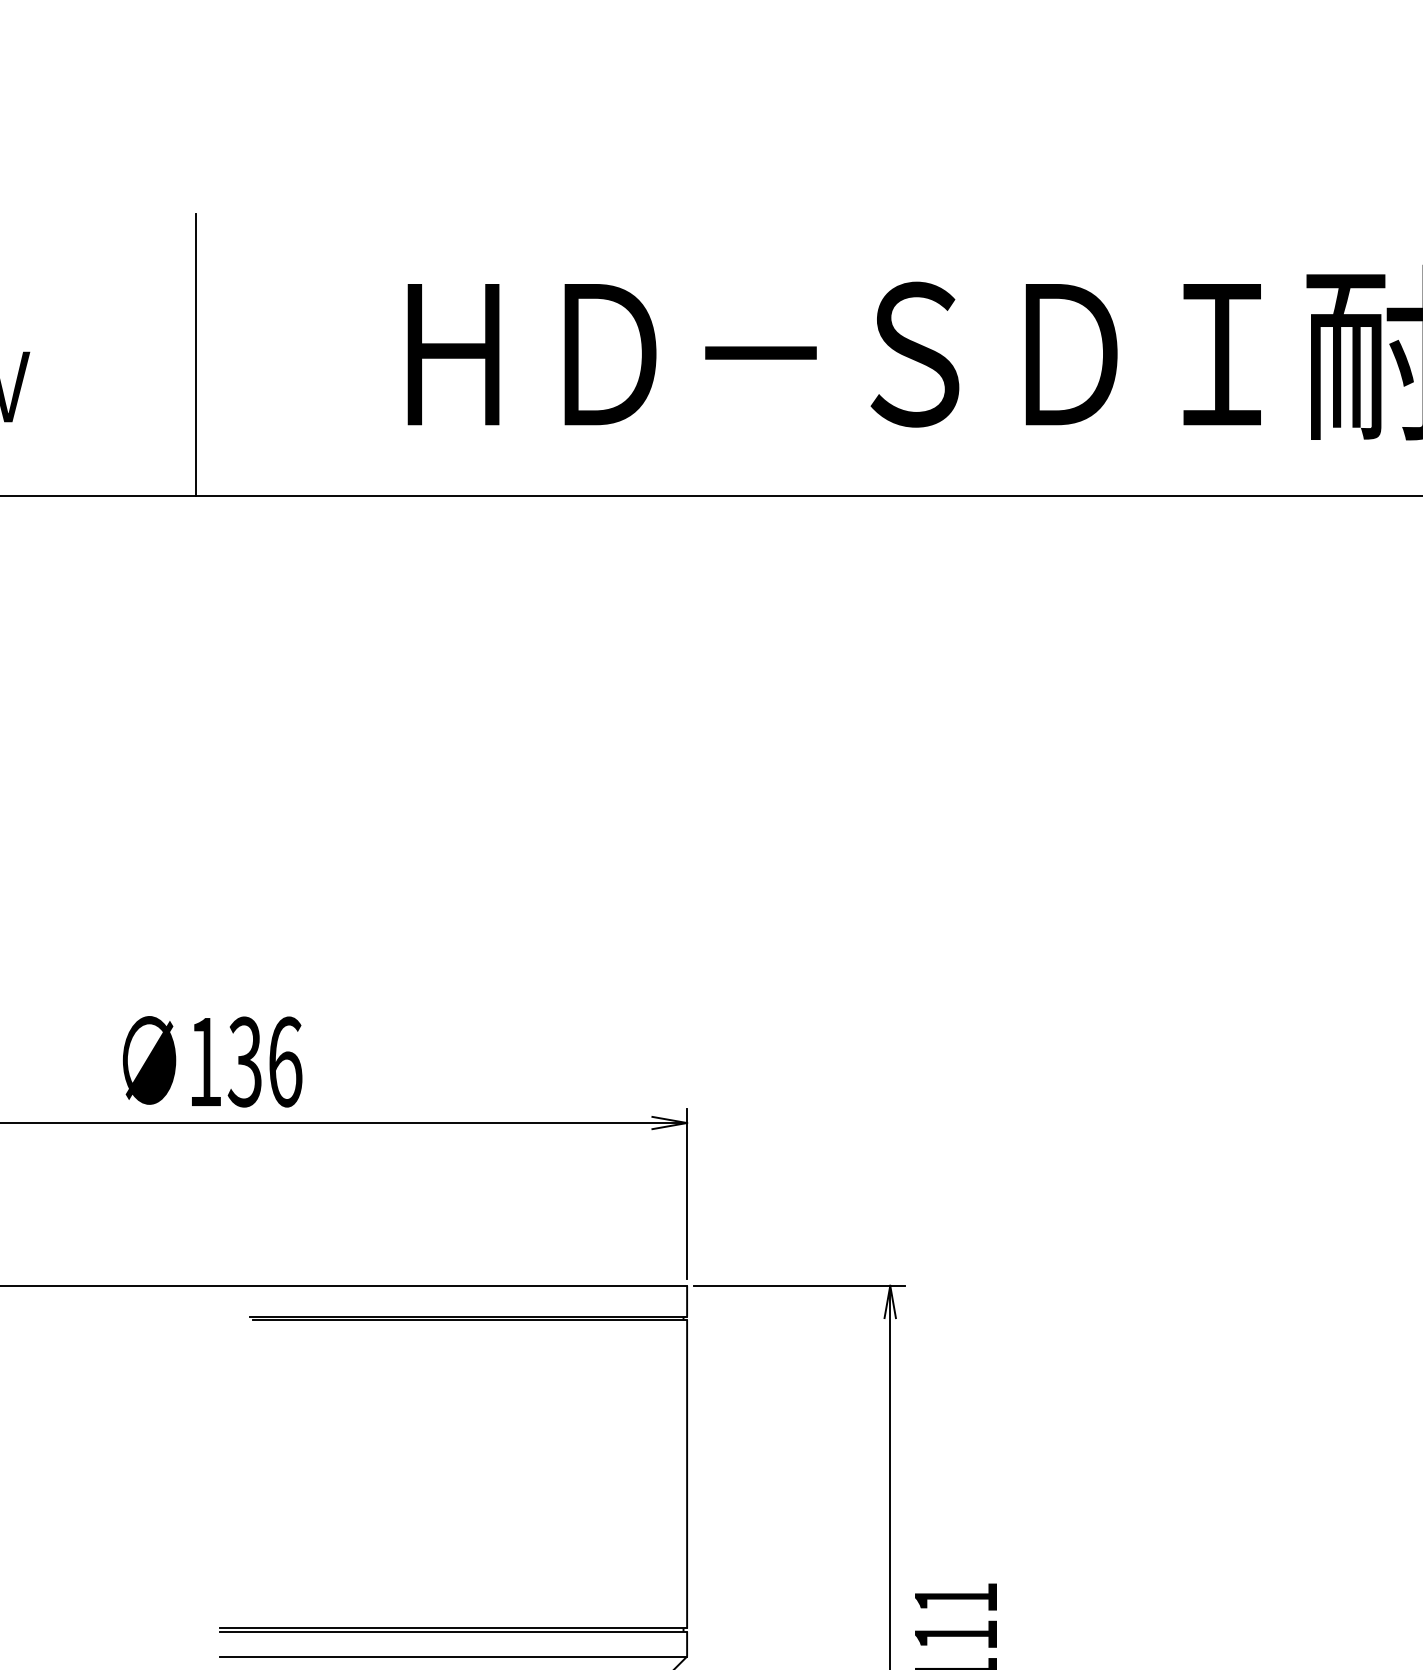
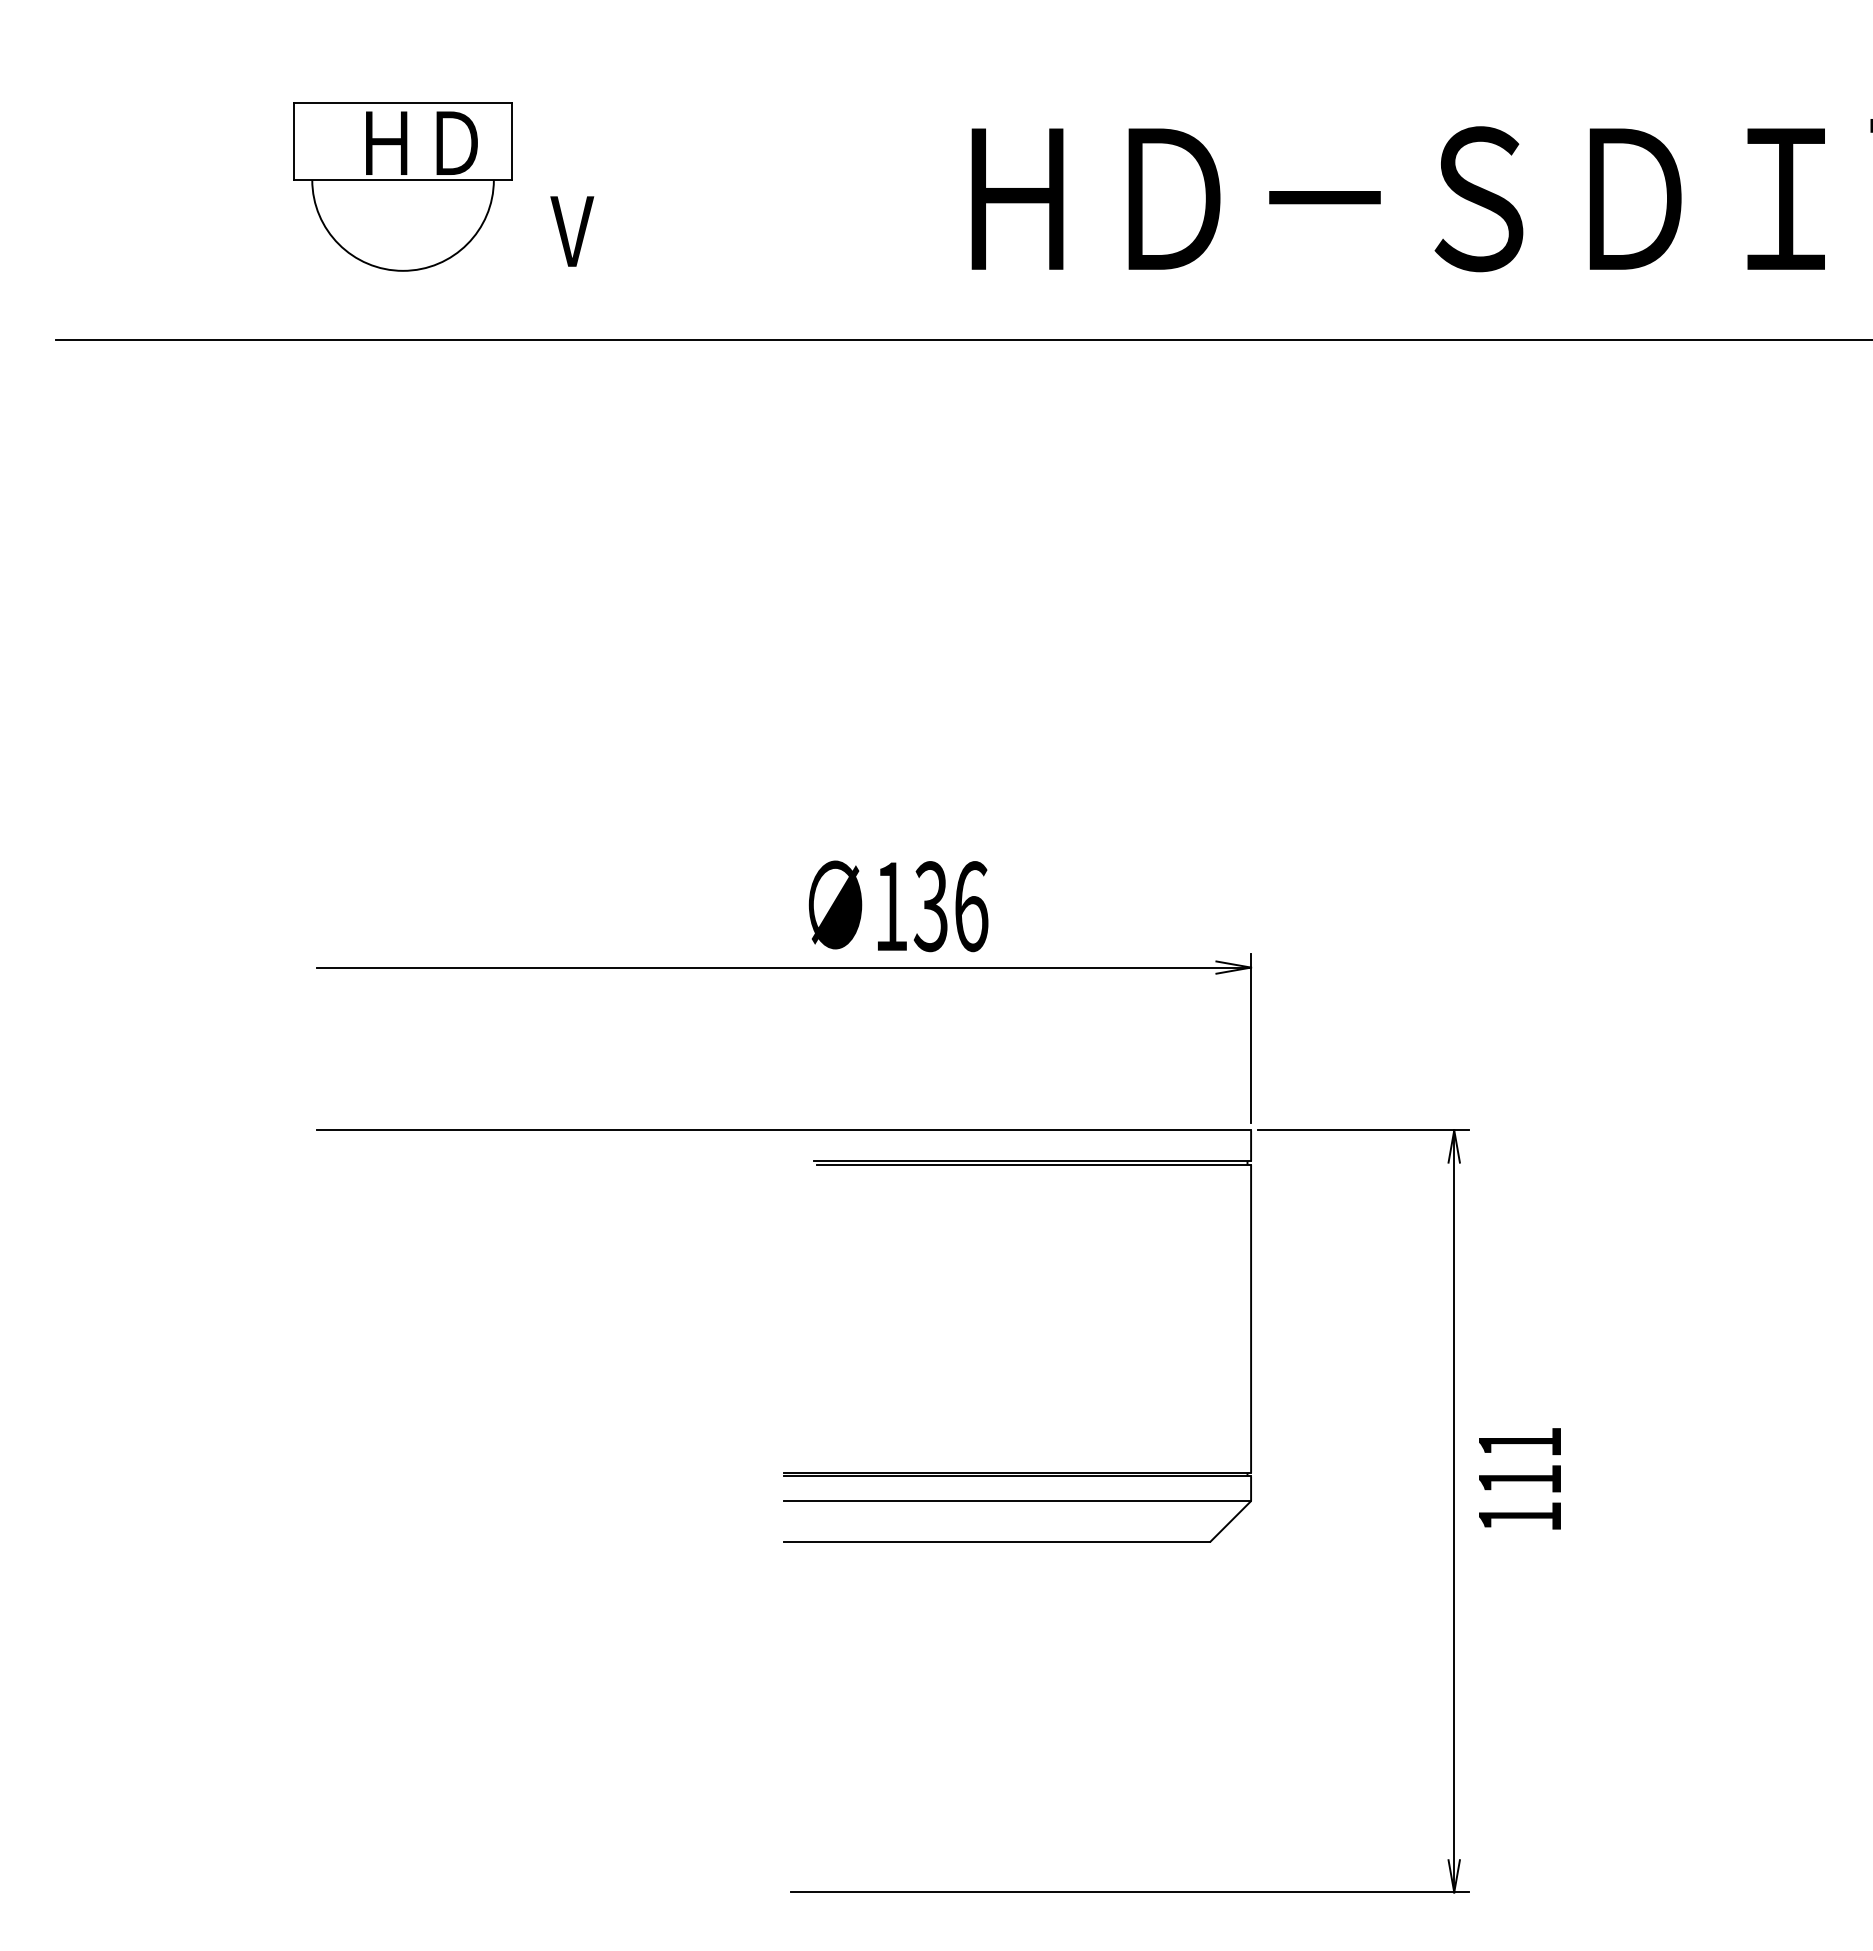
line: (196, 354) -> (760, 199), removed
text: (212, 1061) -> (898, 906), moved

